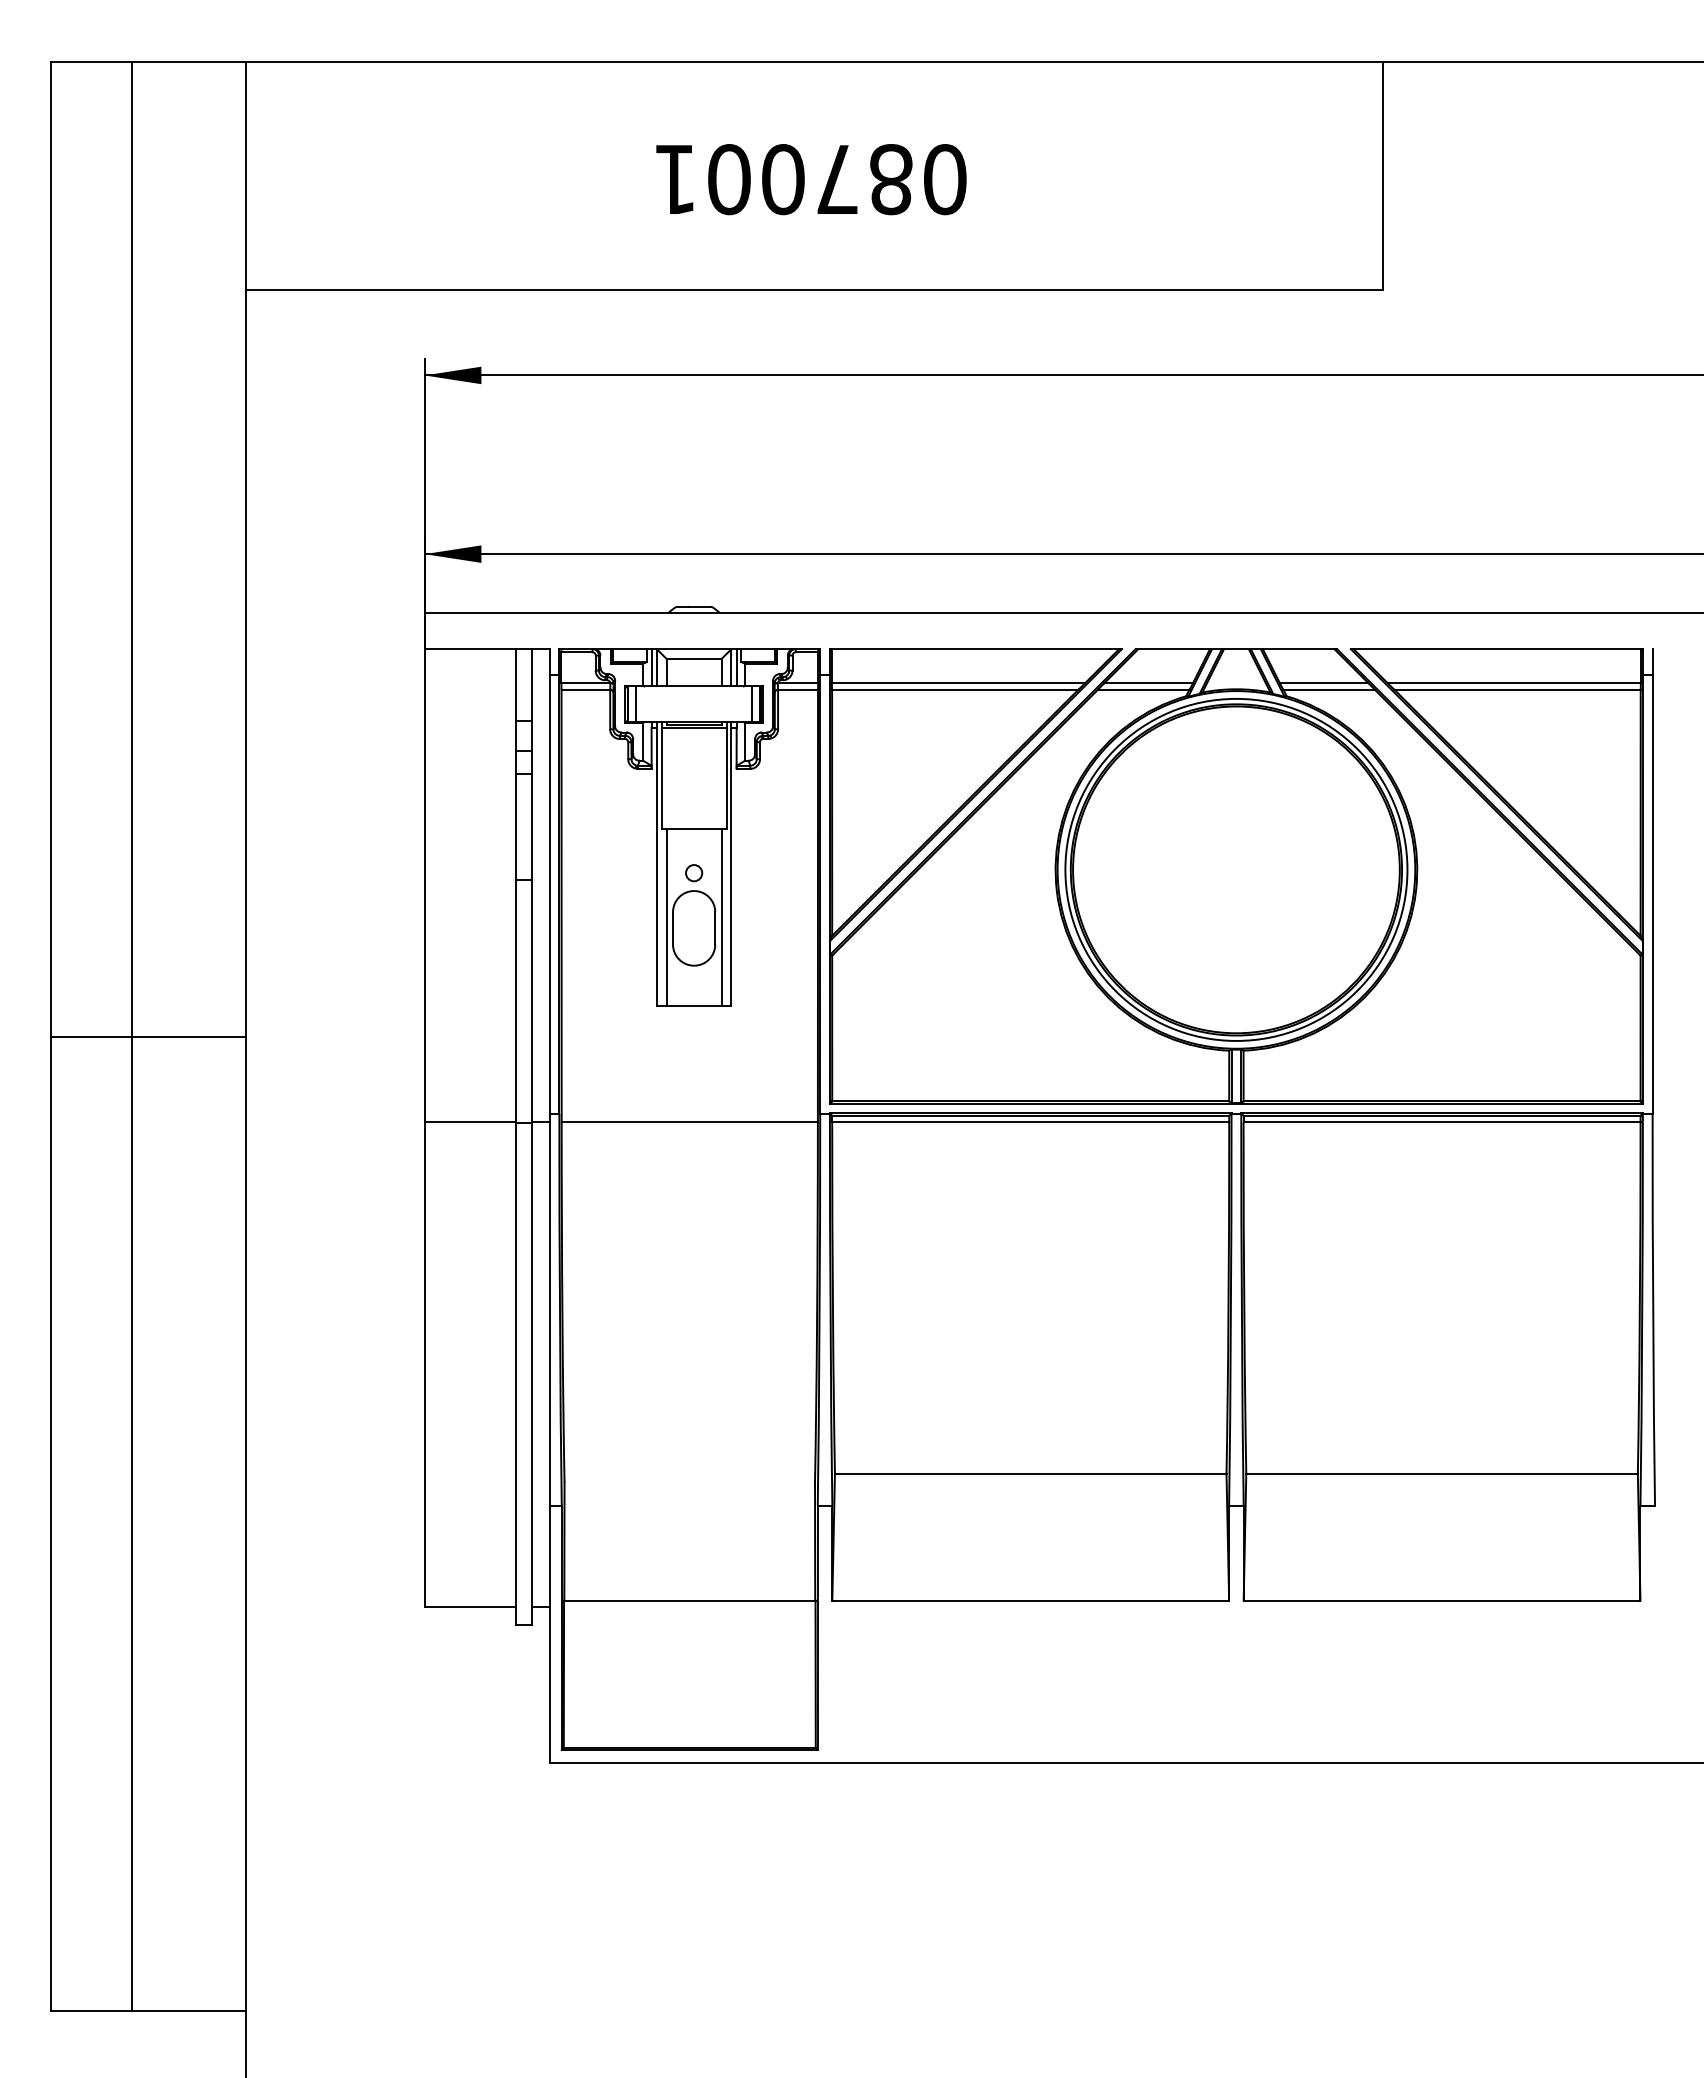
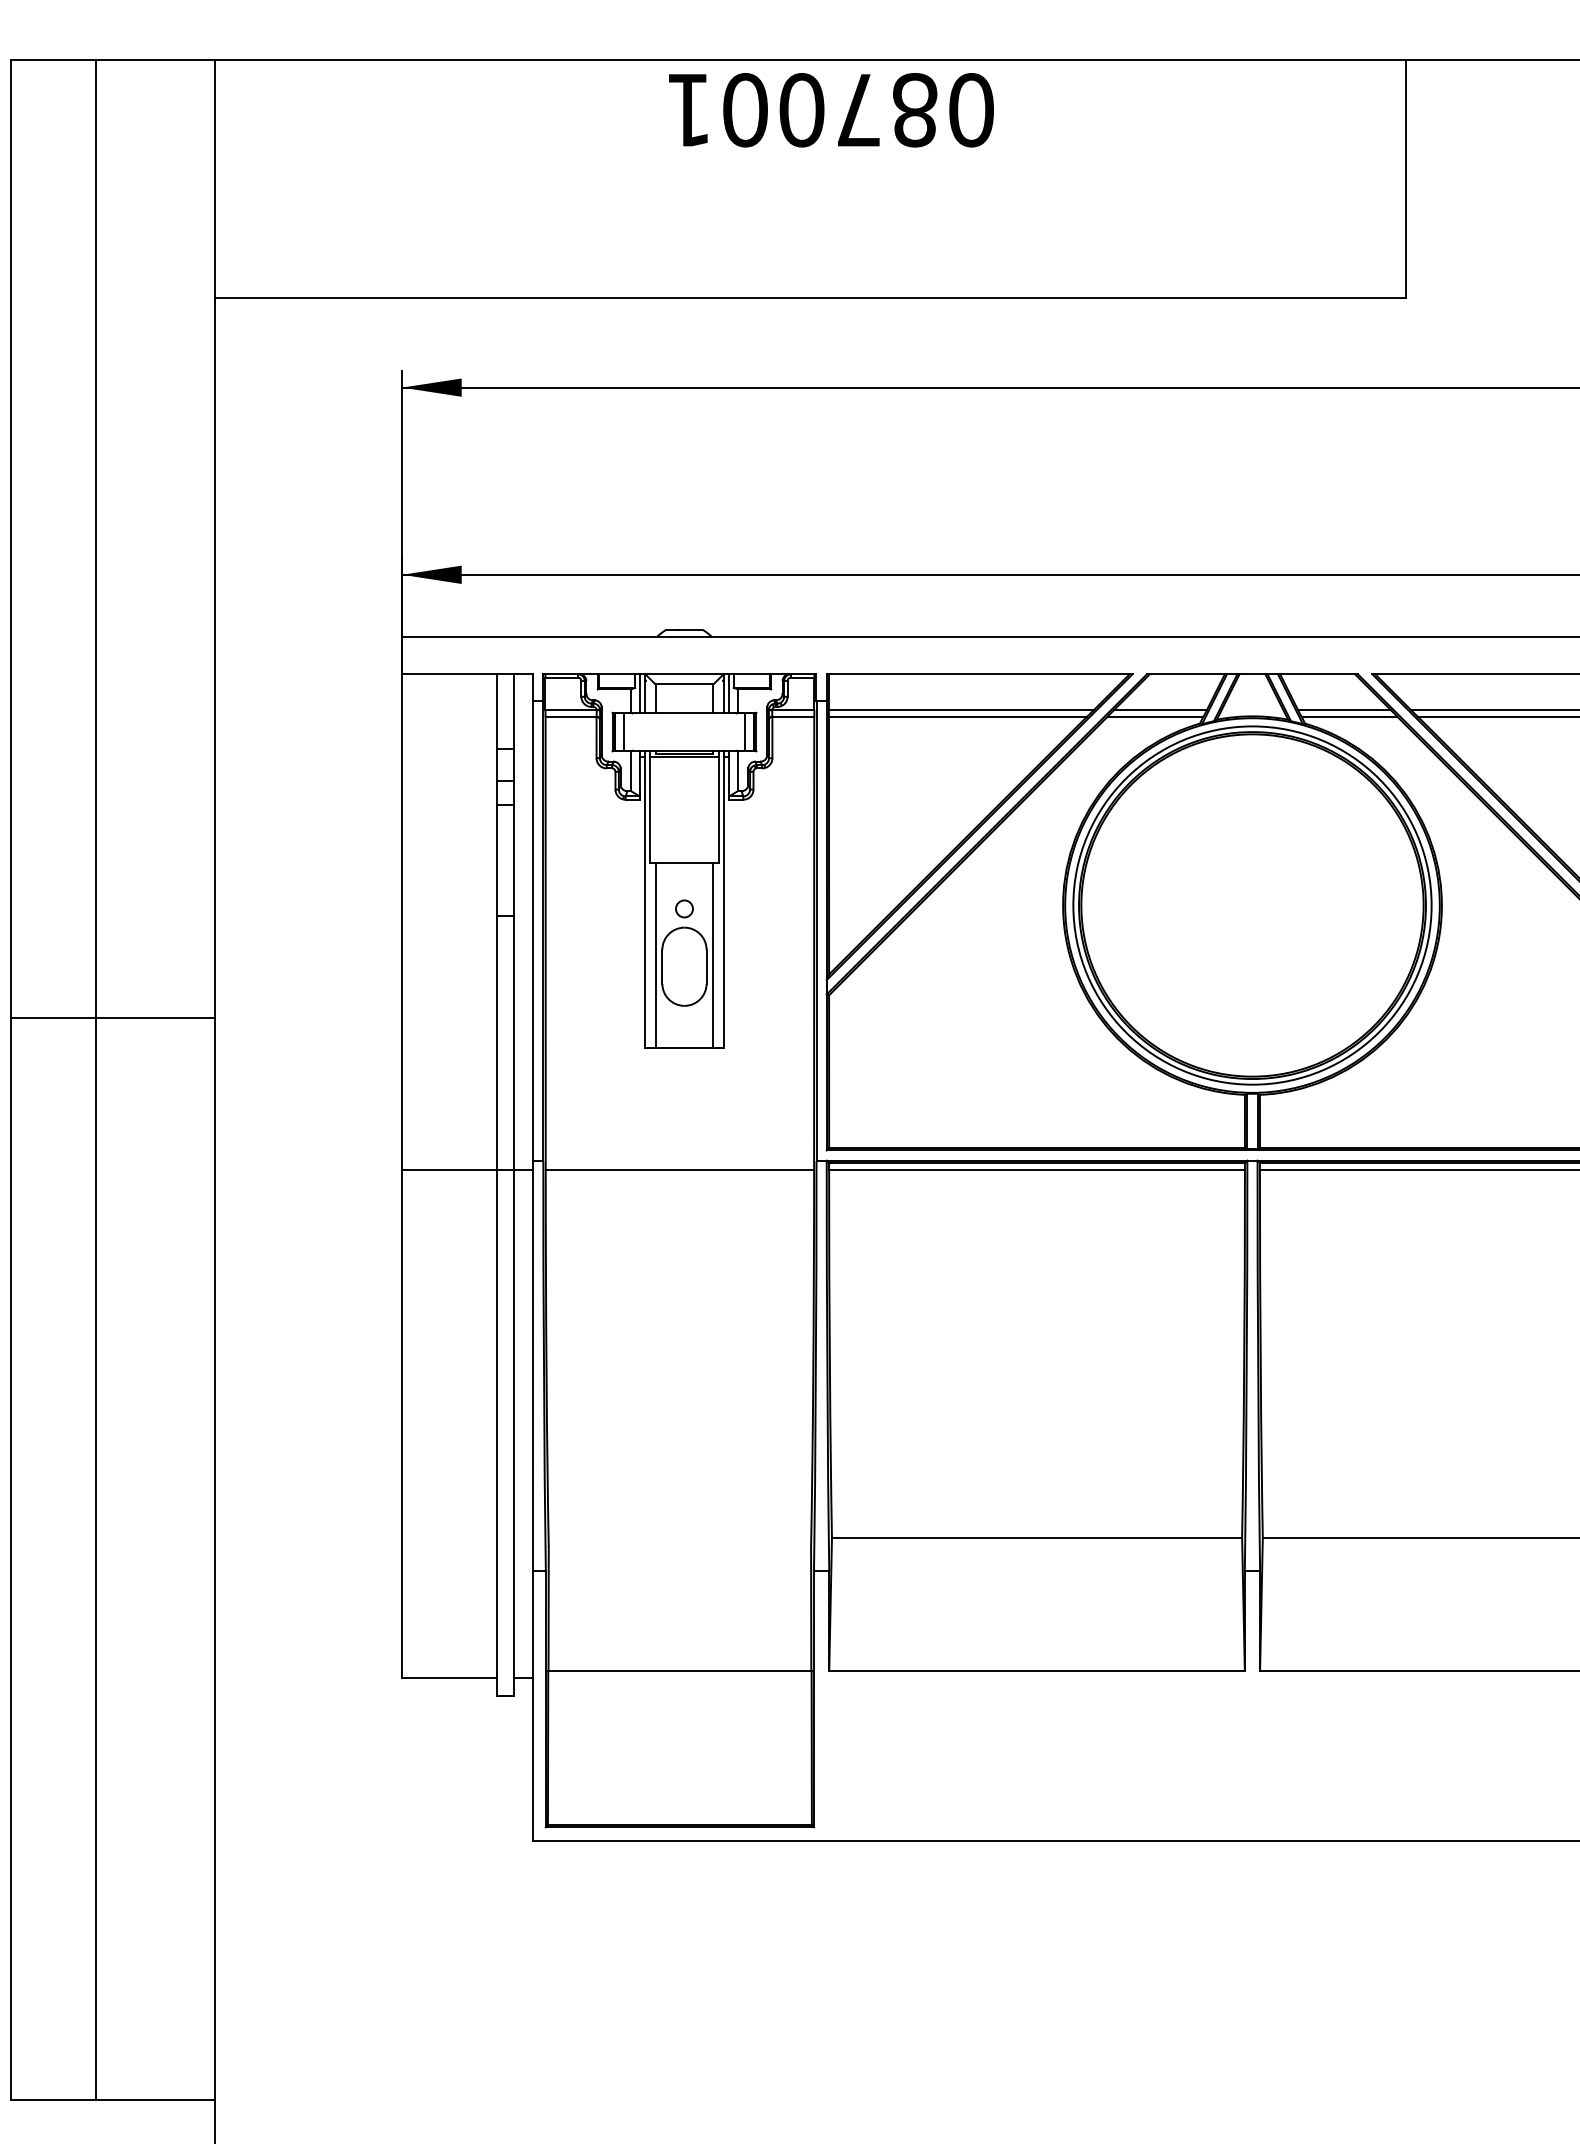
text: (811, 179) -> (831, 110), moved
line: (148, 1036) -> (112, 1018), moved

